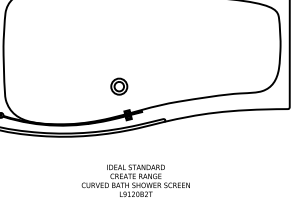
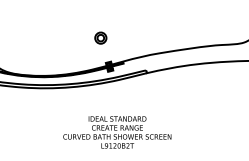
part: (119, 86) -> (100, 38), size x0.7

